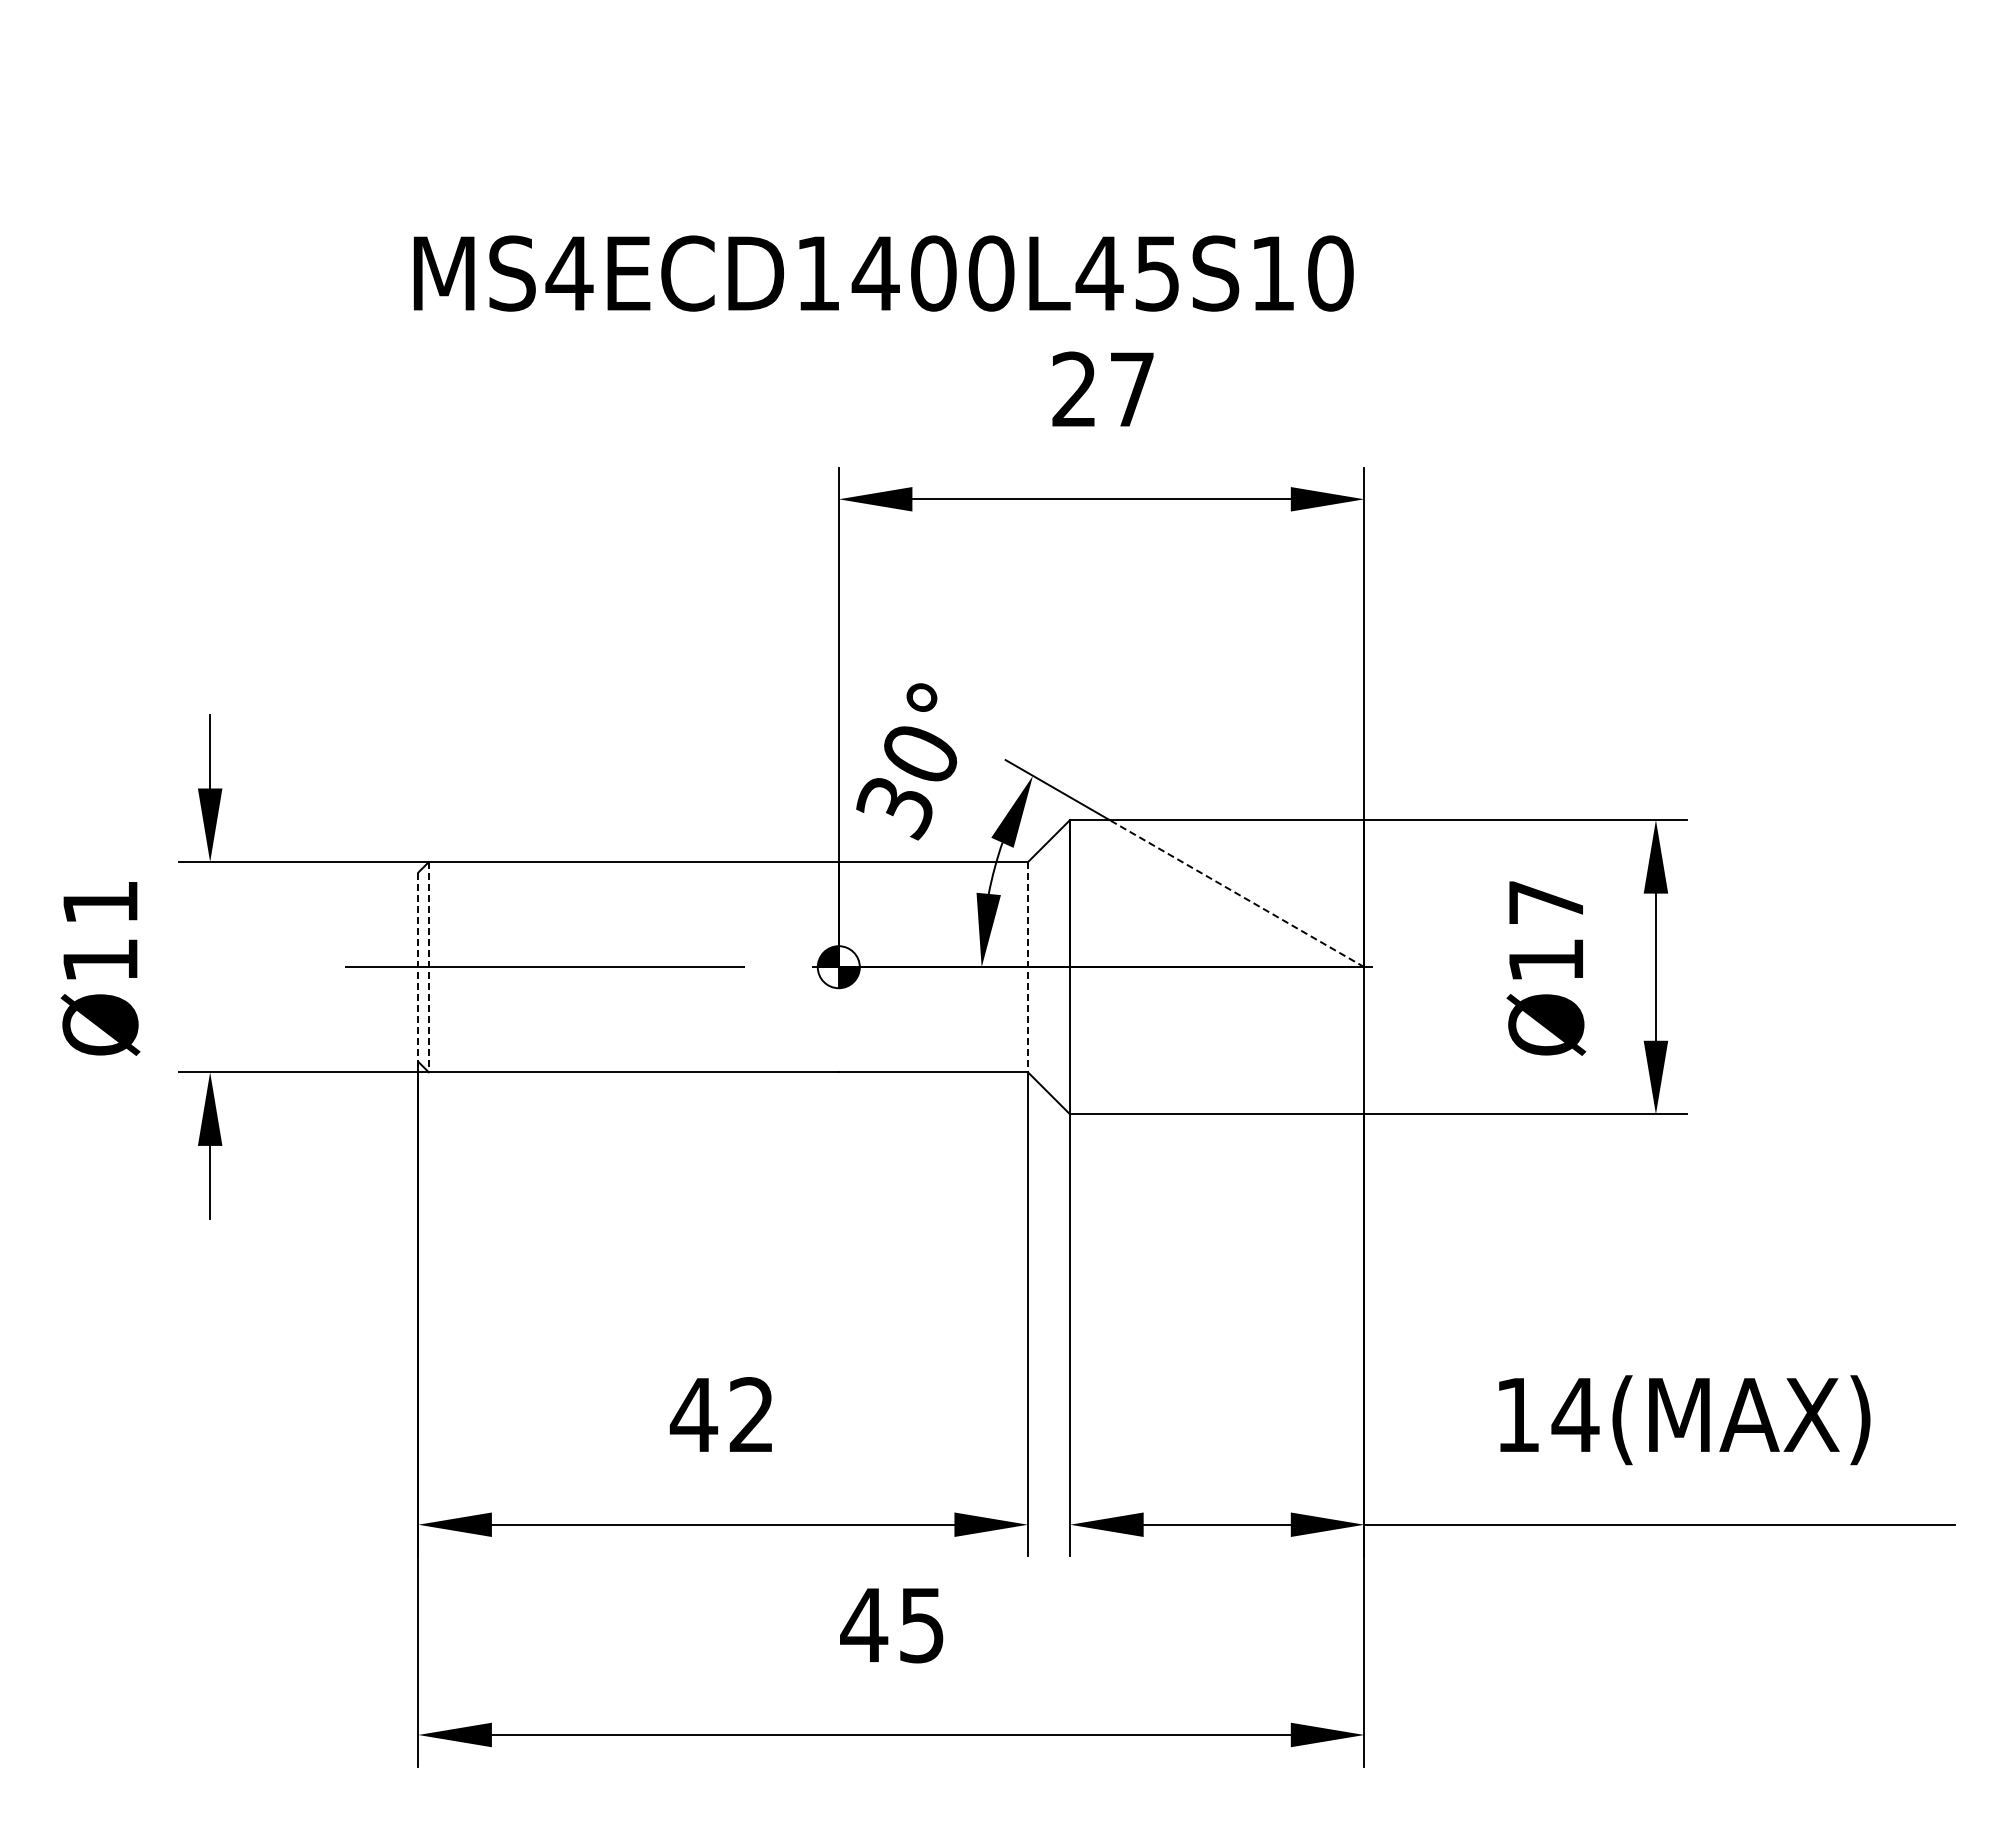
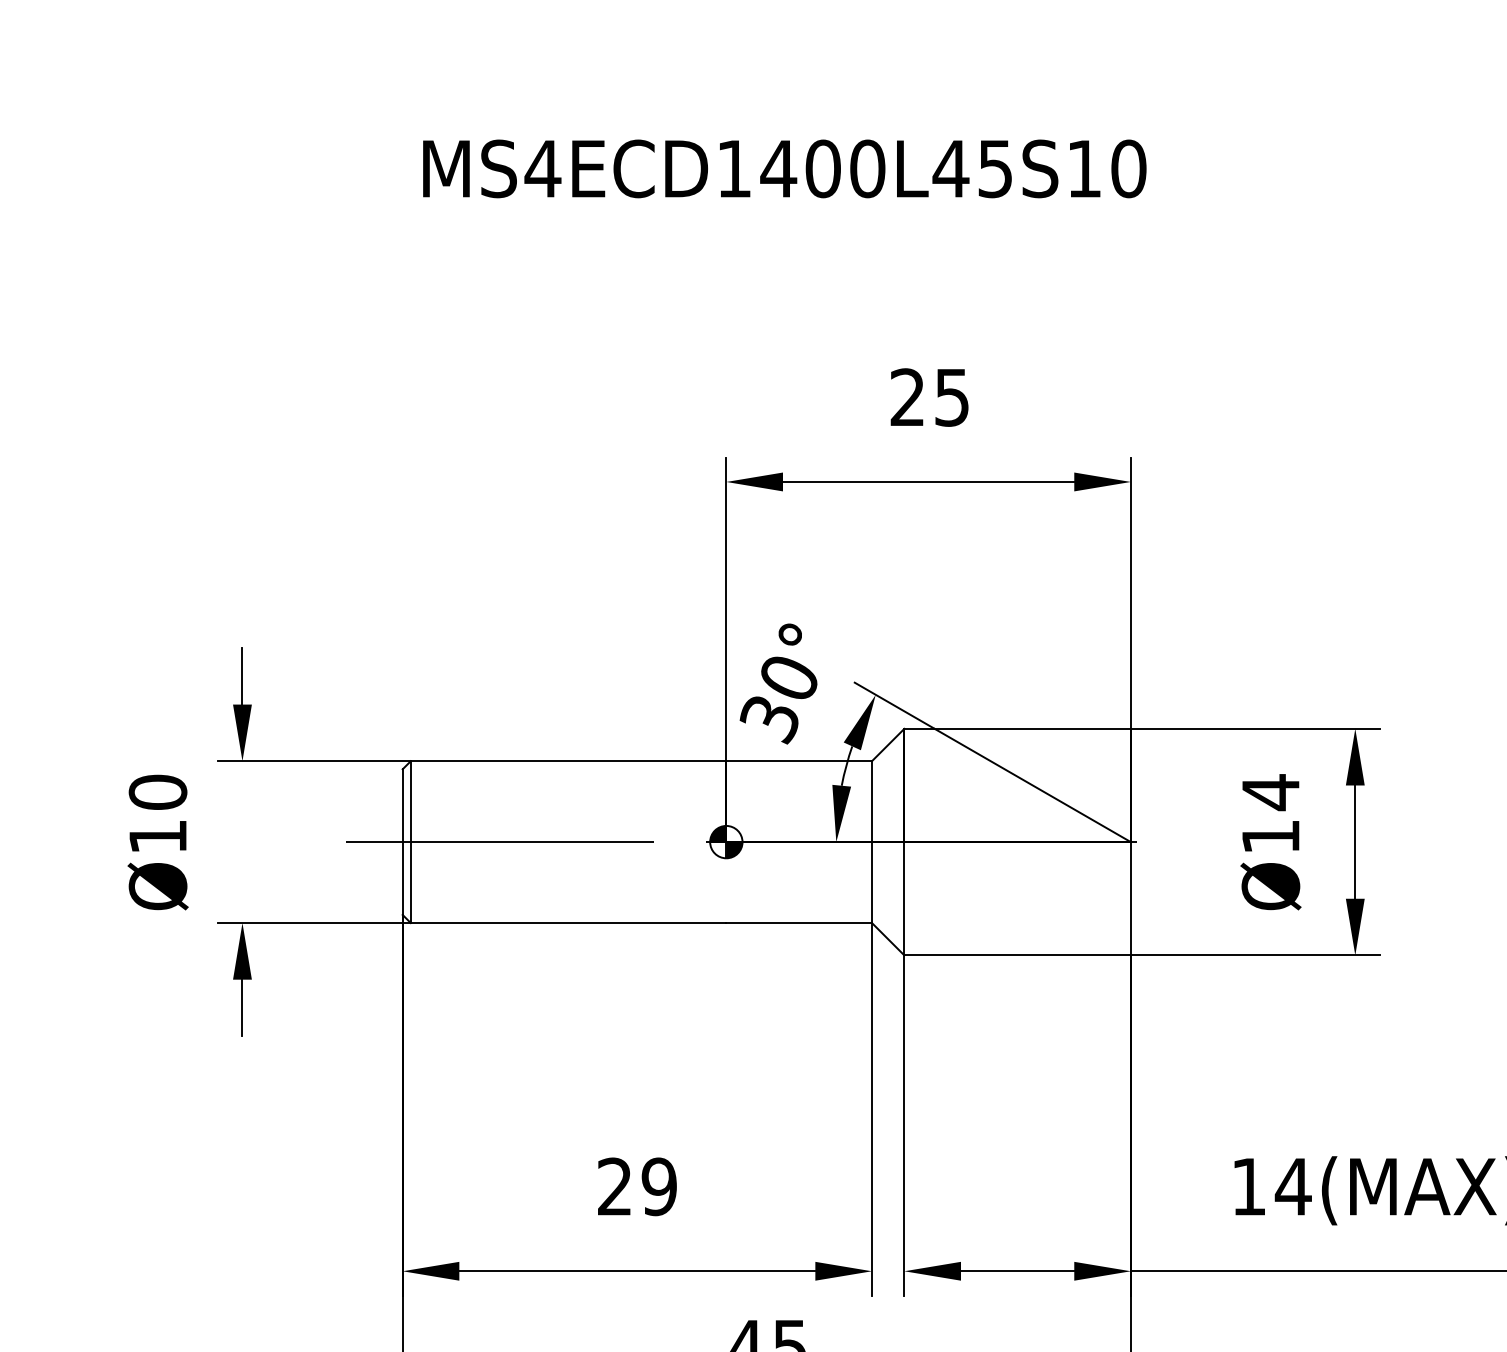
text: (883, 273) -> (784, 168), moved
text: (1131, 389) -> (951, 397), 27 -> 25
line: (1236, 893) -> (1032, 785), dashed -> solid
text: (100, 902) -> (158, 792), Ø11 -> Ø10
text: (1545, 902) -> (1270, 792), Ø17 -> Ø14
line: (418, 967) -> (402, 842), dashed -> solid
line: (428, 967) -> (410, 842), dashed -> solid
line: (1028, 967) -> (872, 842), dashed -> solid
text: (721, 1415) -> (636, 1187), 42 -> 29

